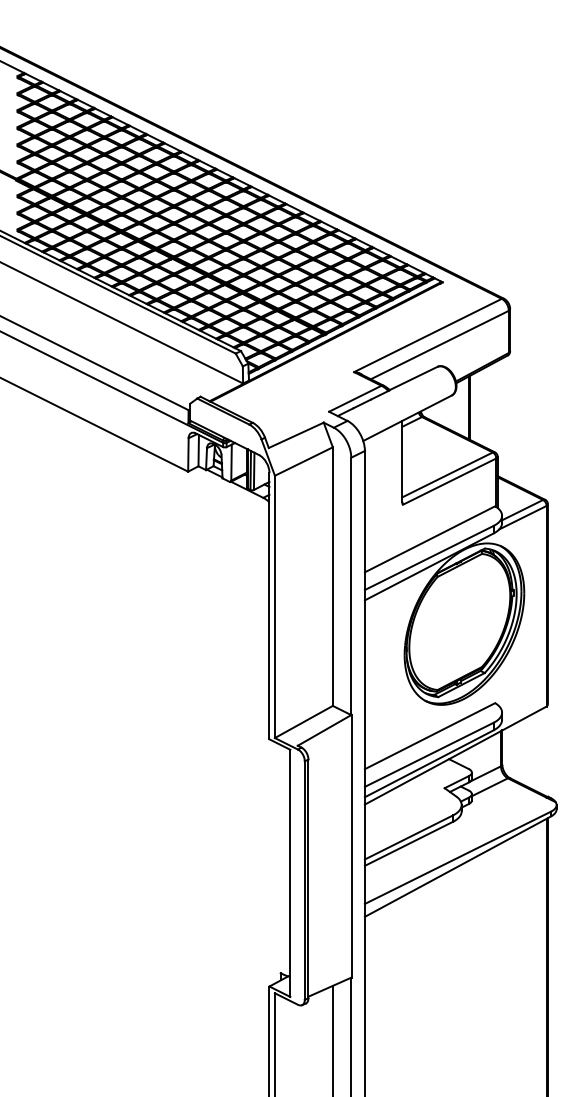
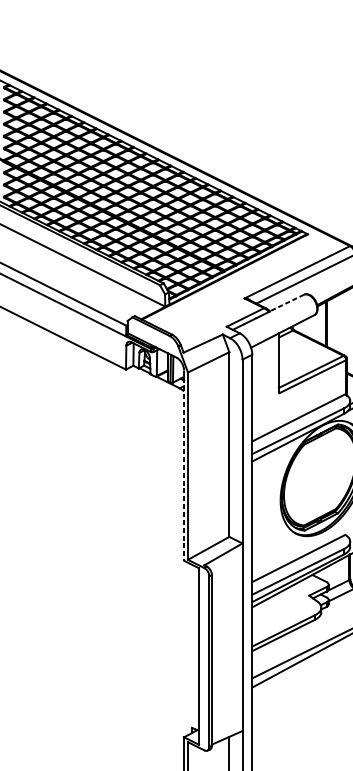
line: (413, 378) -> (286, 303), solid -> dashed
line: (269, 606) -> (184, 465), solid -> dashed

